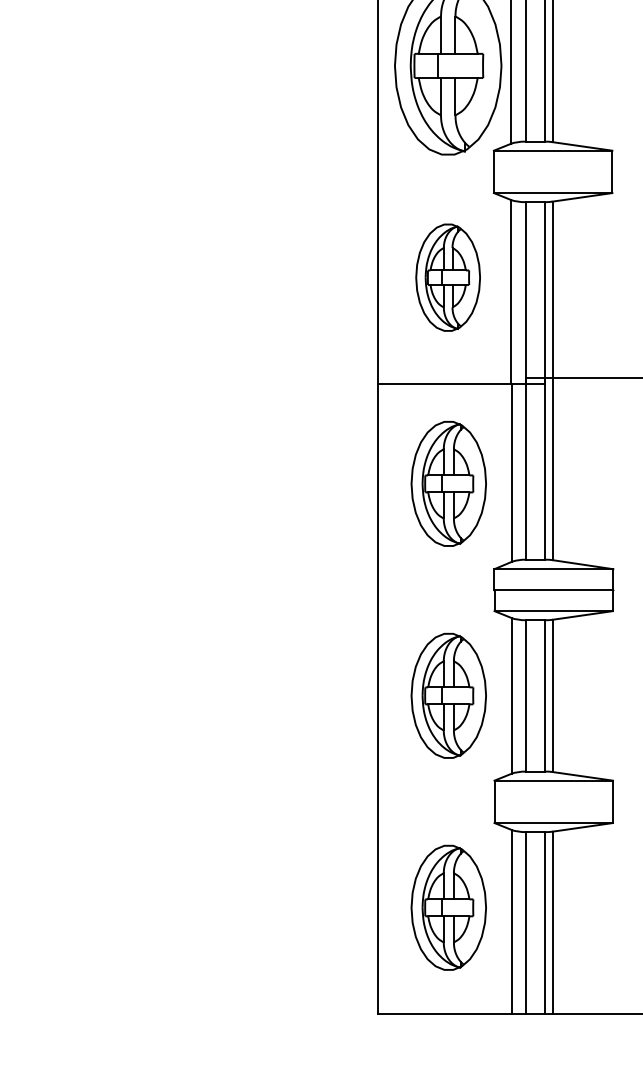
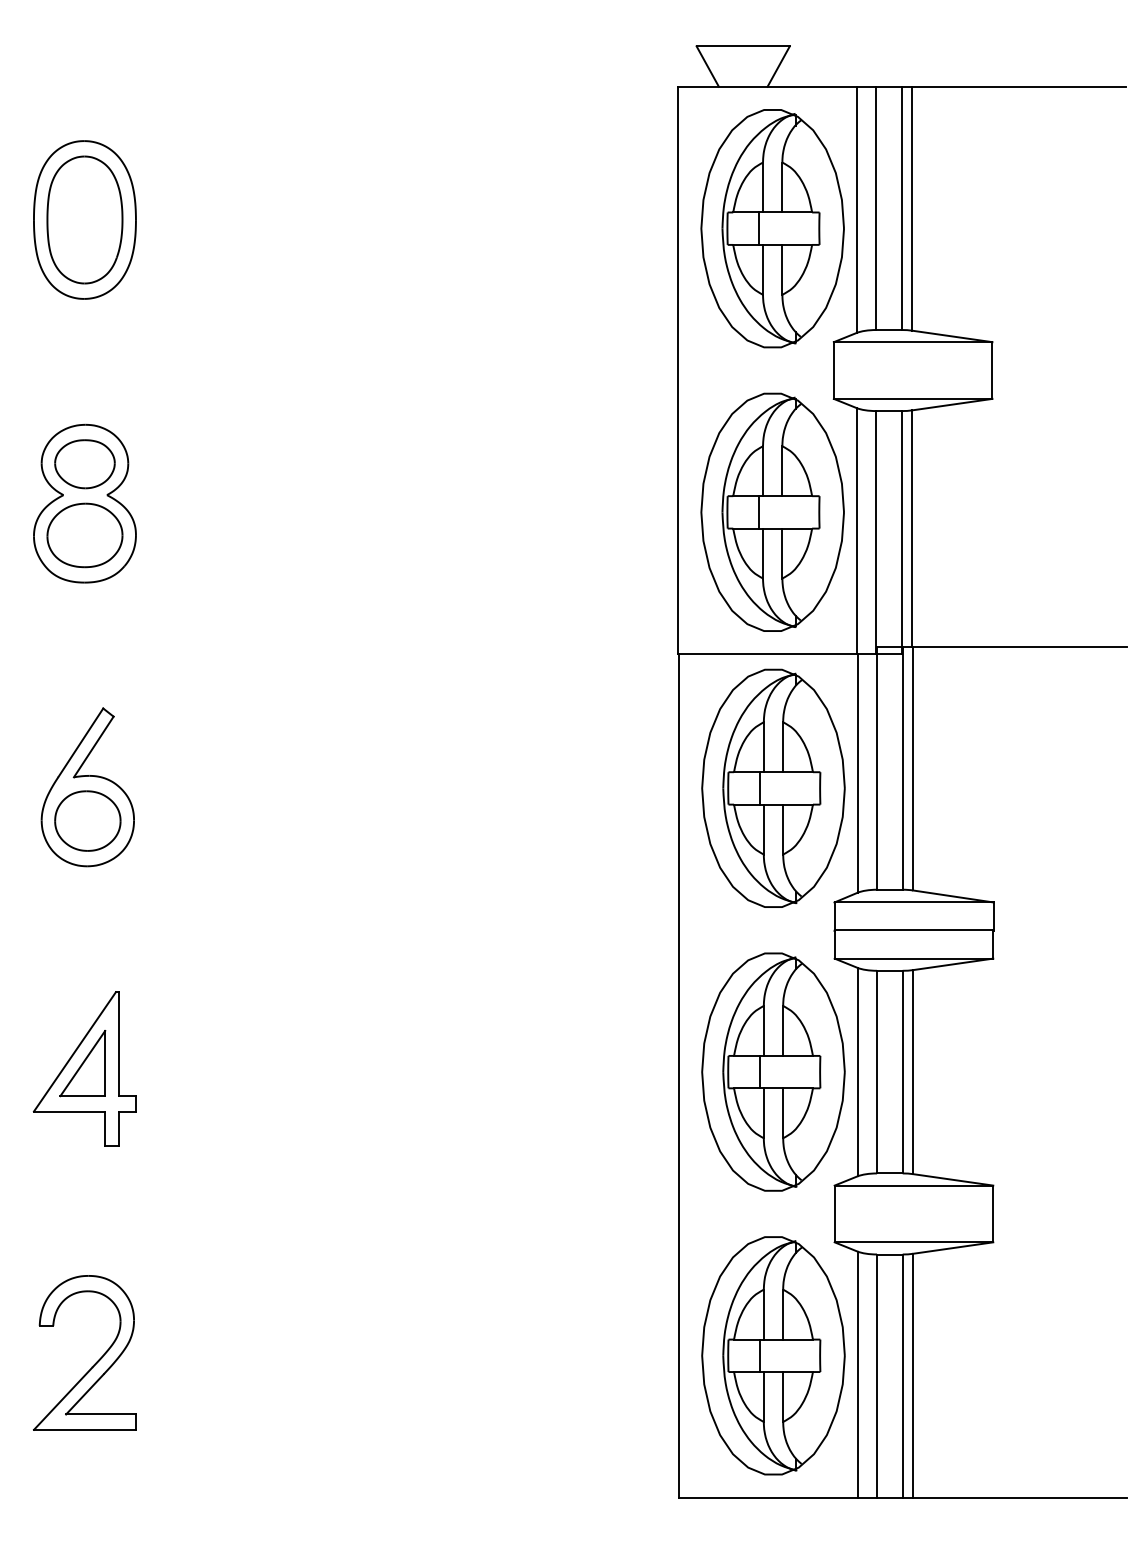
part: (448, 277) -> (772, 511), size x1.67
part: (448, 483) -> (773, 787), size x1.43
part: (448, 695) -> (773, 1071), size x1.43
part: (448, 907) -> (773, 1355), size x1.43

